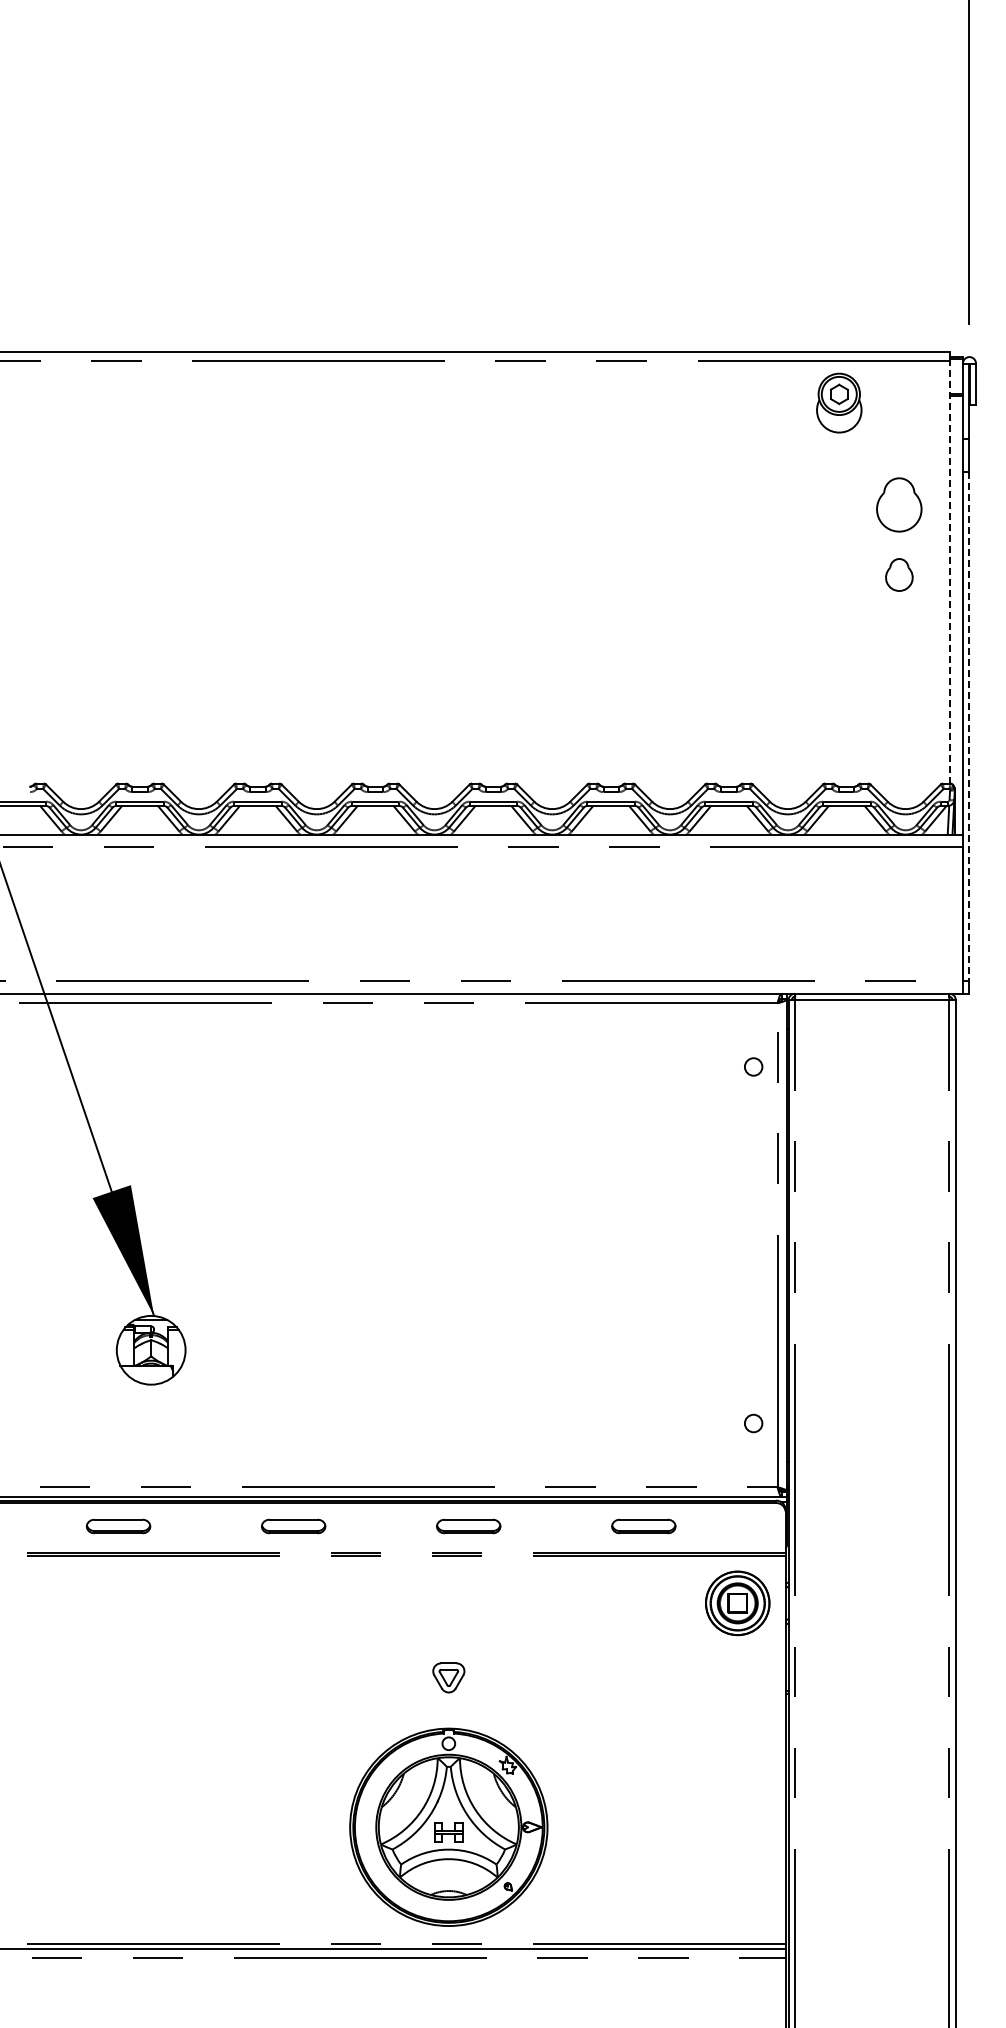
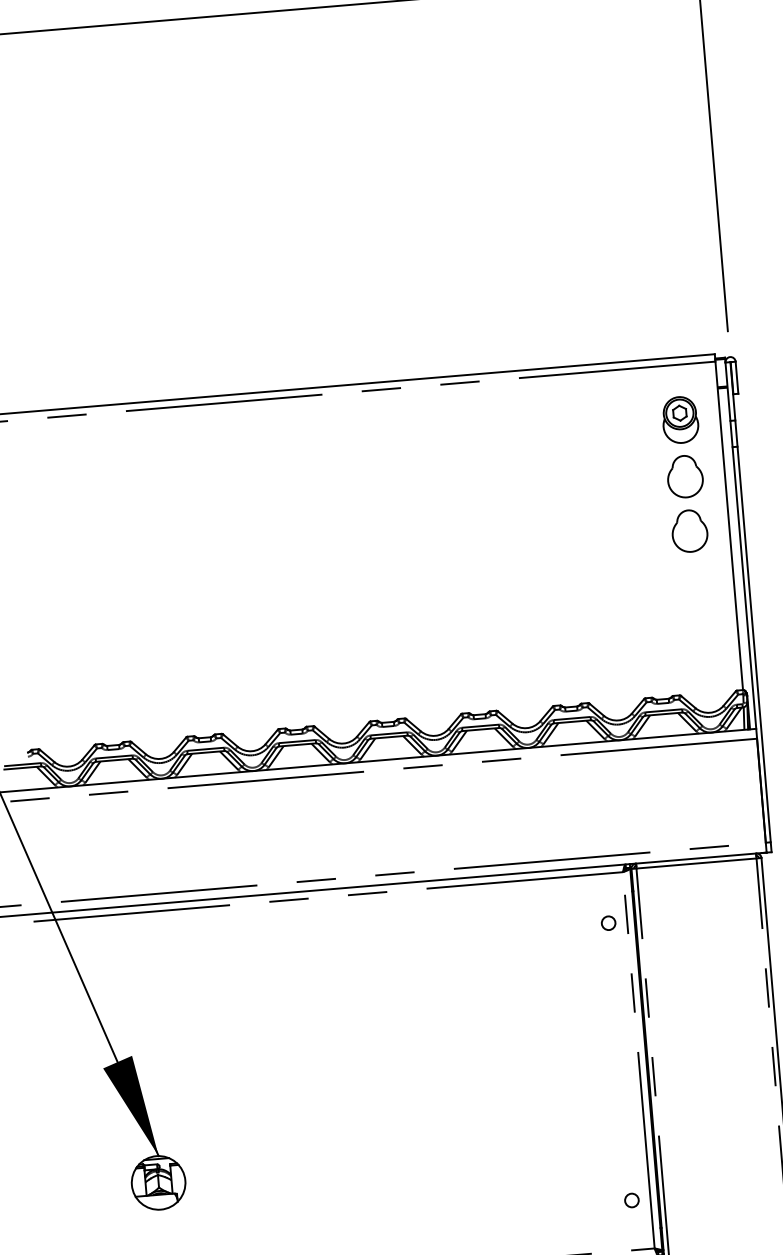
part: (839, 402) -> (680, 419), moved
line: (950, 571) -> (729, 525), dashed -> solid
part: (899, 574) -> (689, 530), size x1.67
line: (969, 727) -> (754, 645), dashed -> solid

